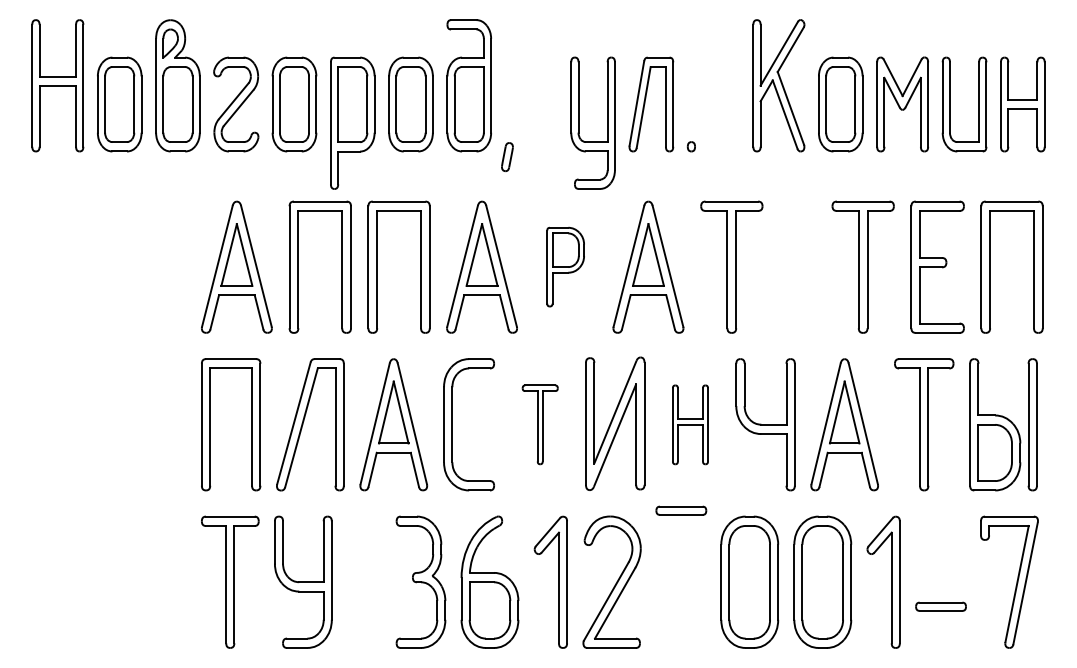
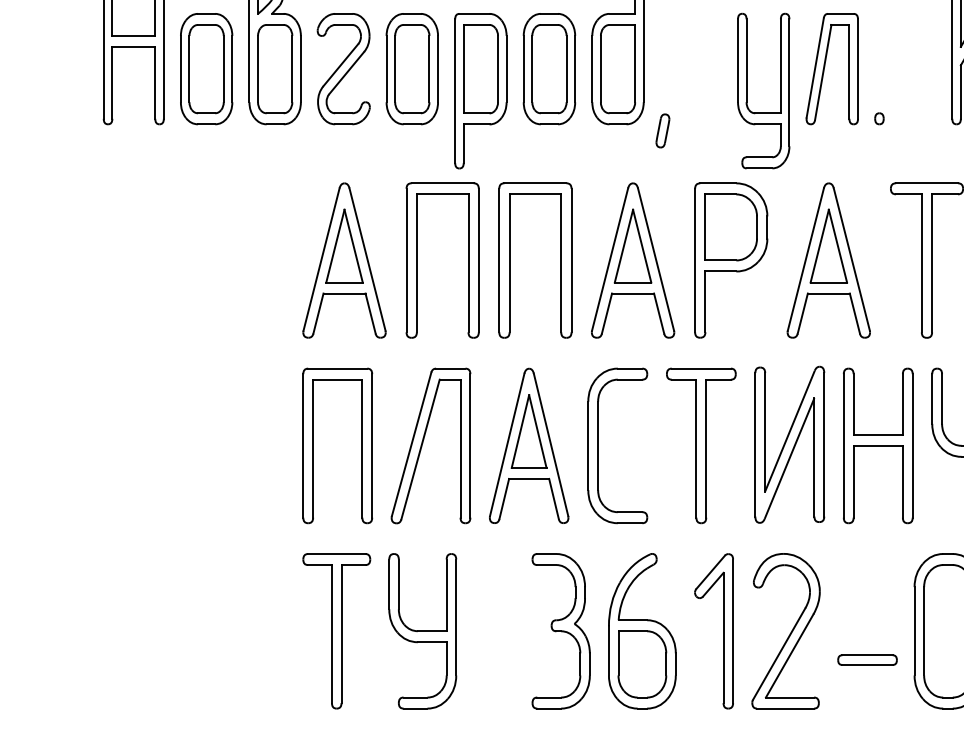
part: (565, 266) -> (731, 259), size x1.67
part: (540, 424) -> (701, 445), size x1.67
part: (690, 424) -> (878, 445), size x1.67
part: (681, 510) -> (867, 659), moved

